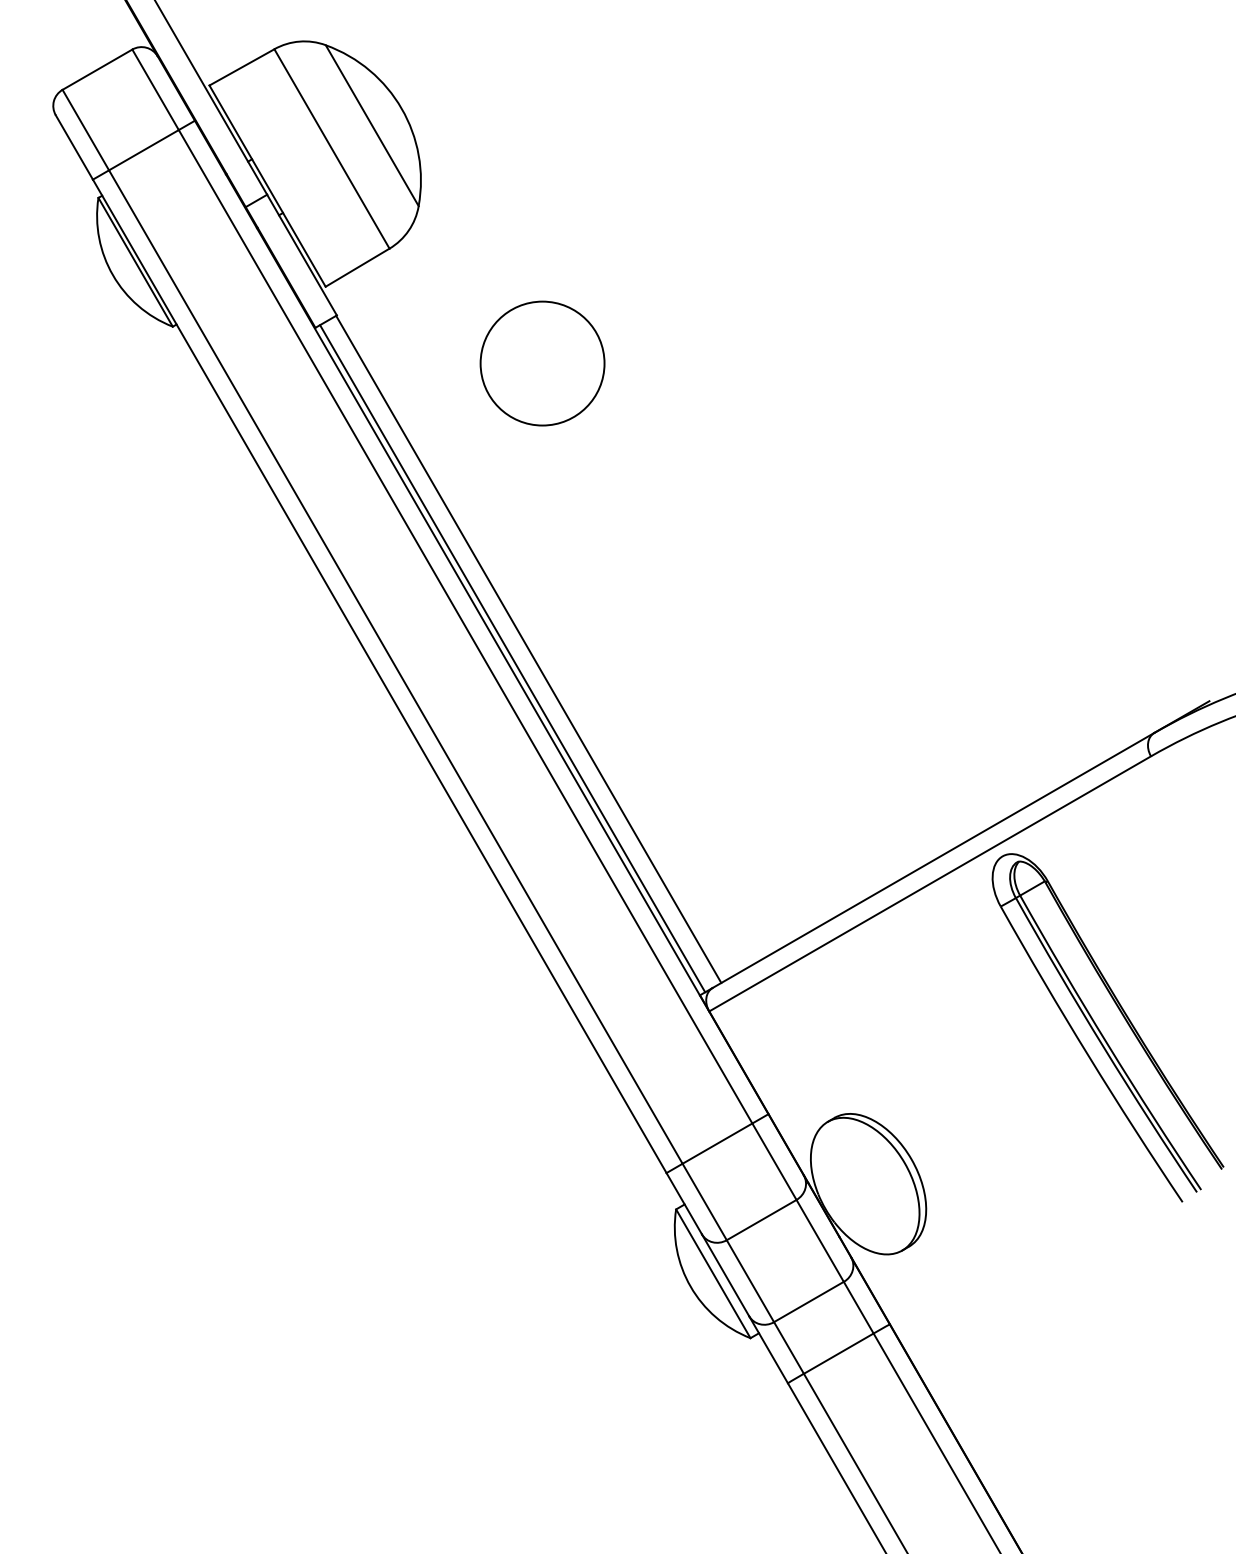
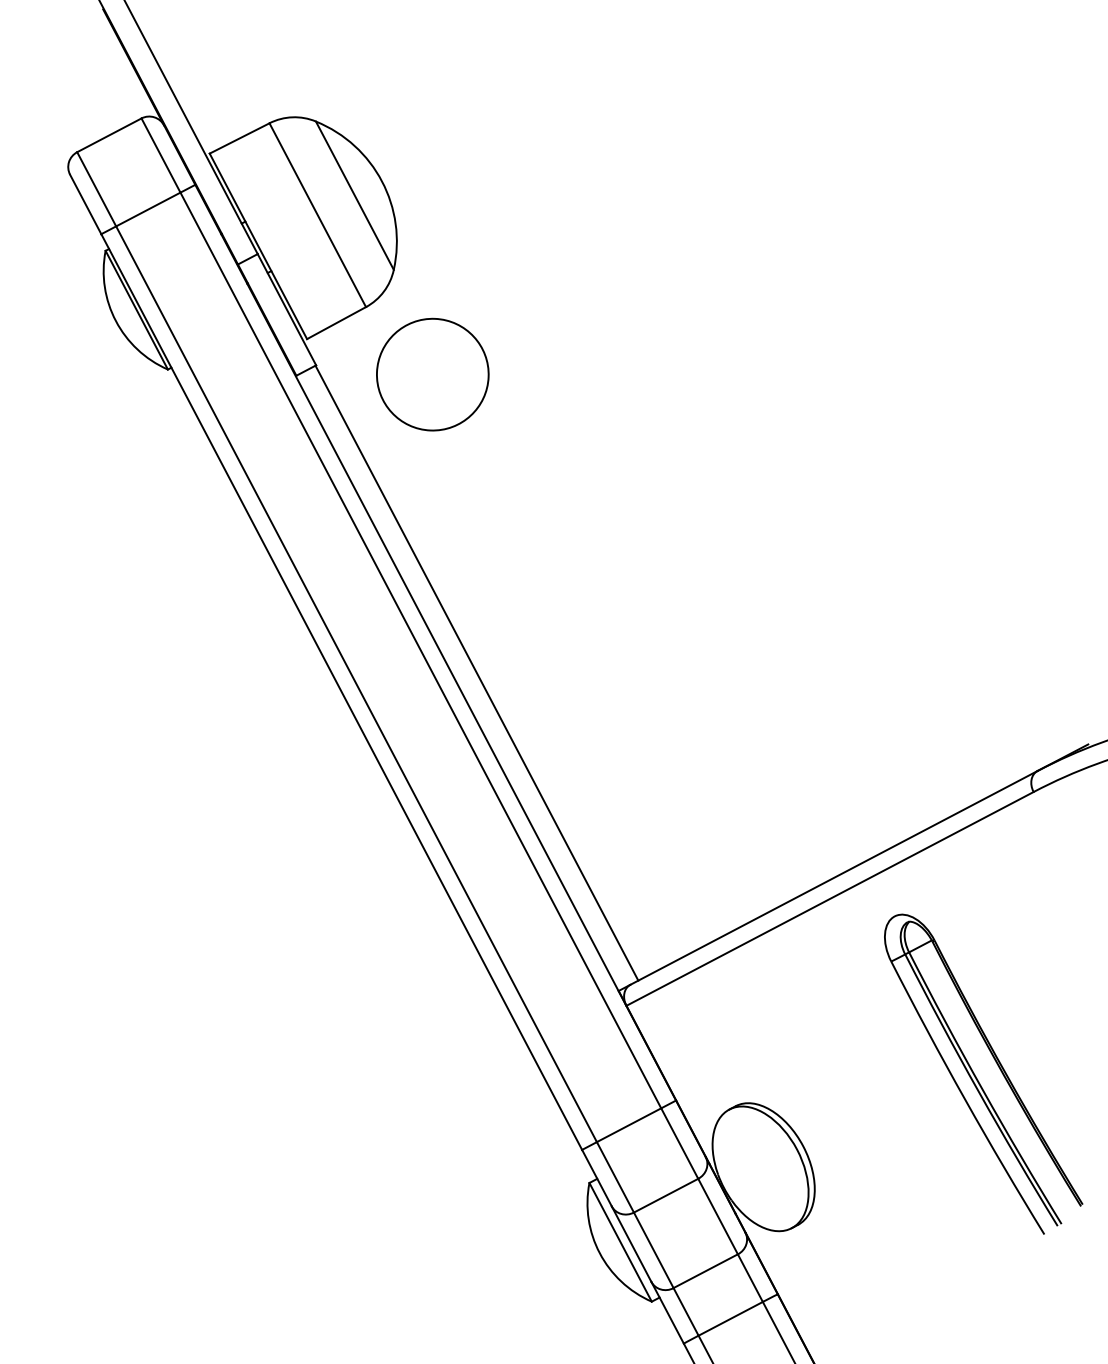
circle: (542, 363) -> (432, 374), moved
line: (512, 658) -> (461, 680), removed
part: (1100, 1030) -> (976, 1076), moved

